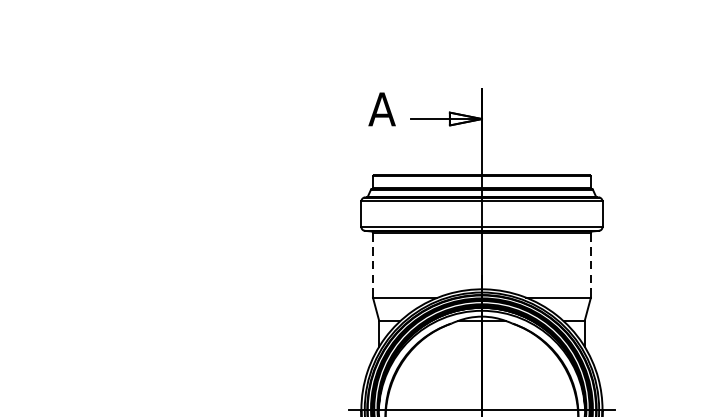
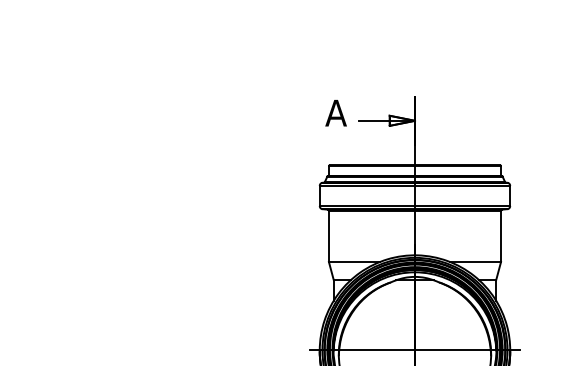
line: (372, 265) -> (328, 236), dashed -> solid
line: (591, 265) -> (501, 236), dashed -> solid

